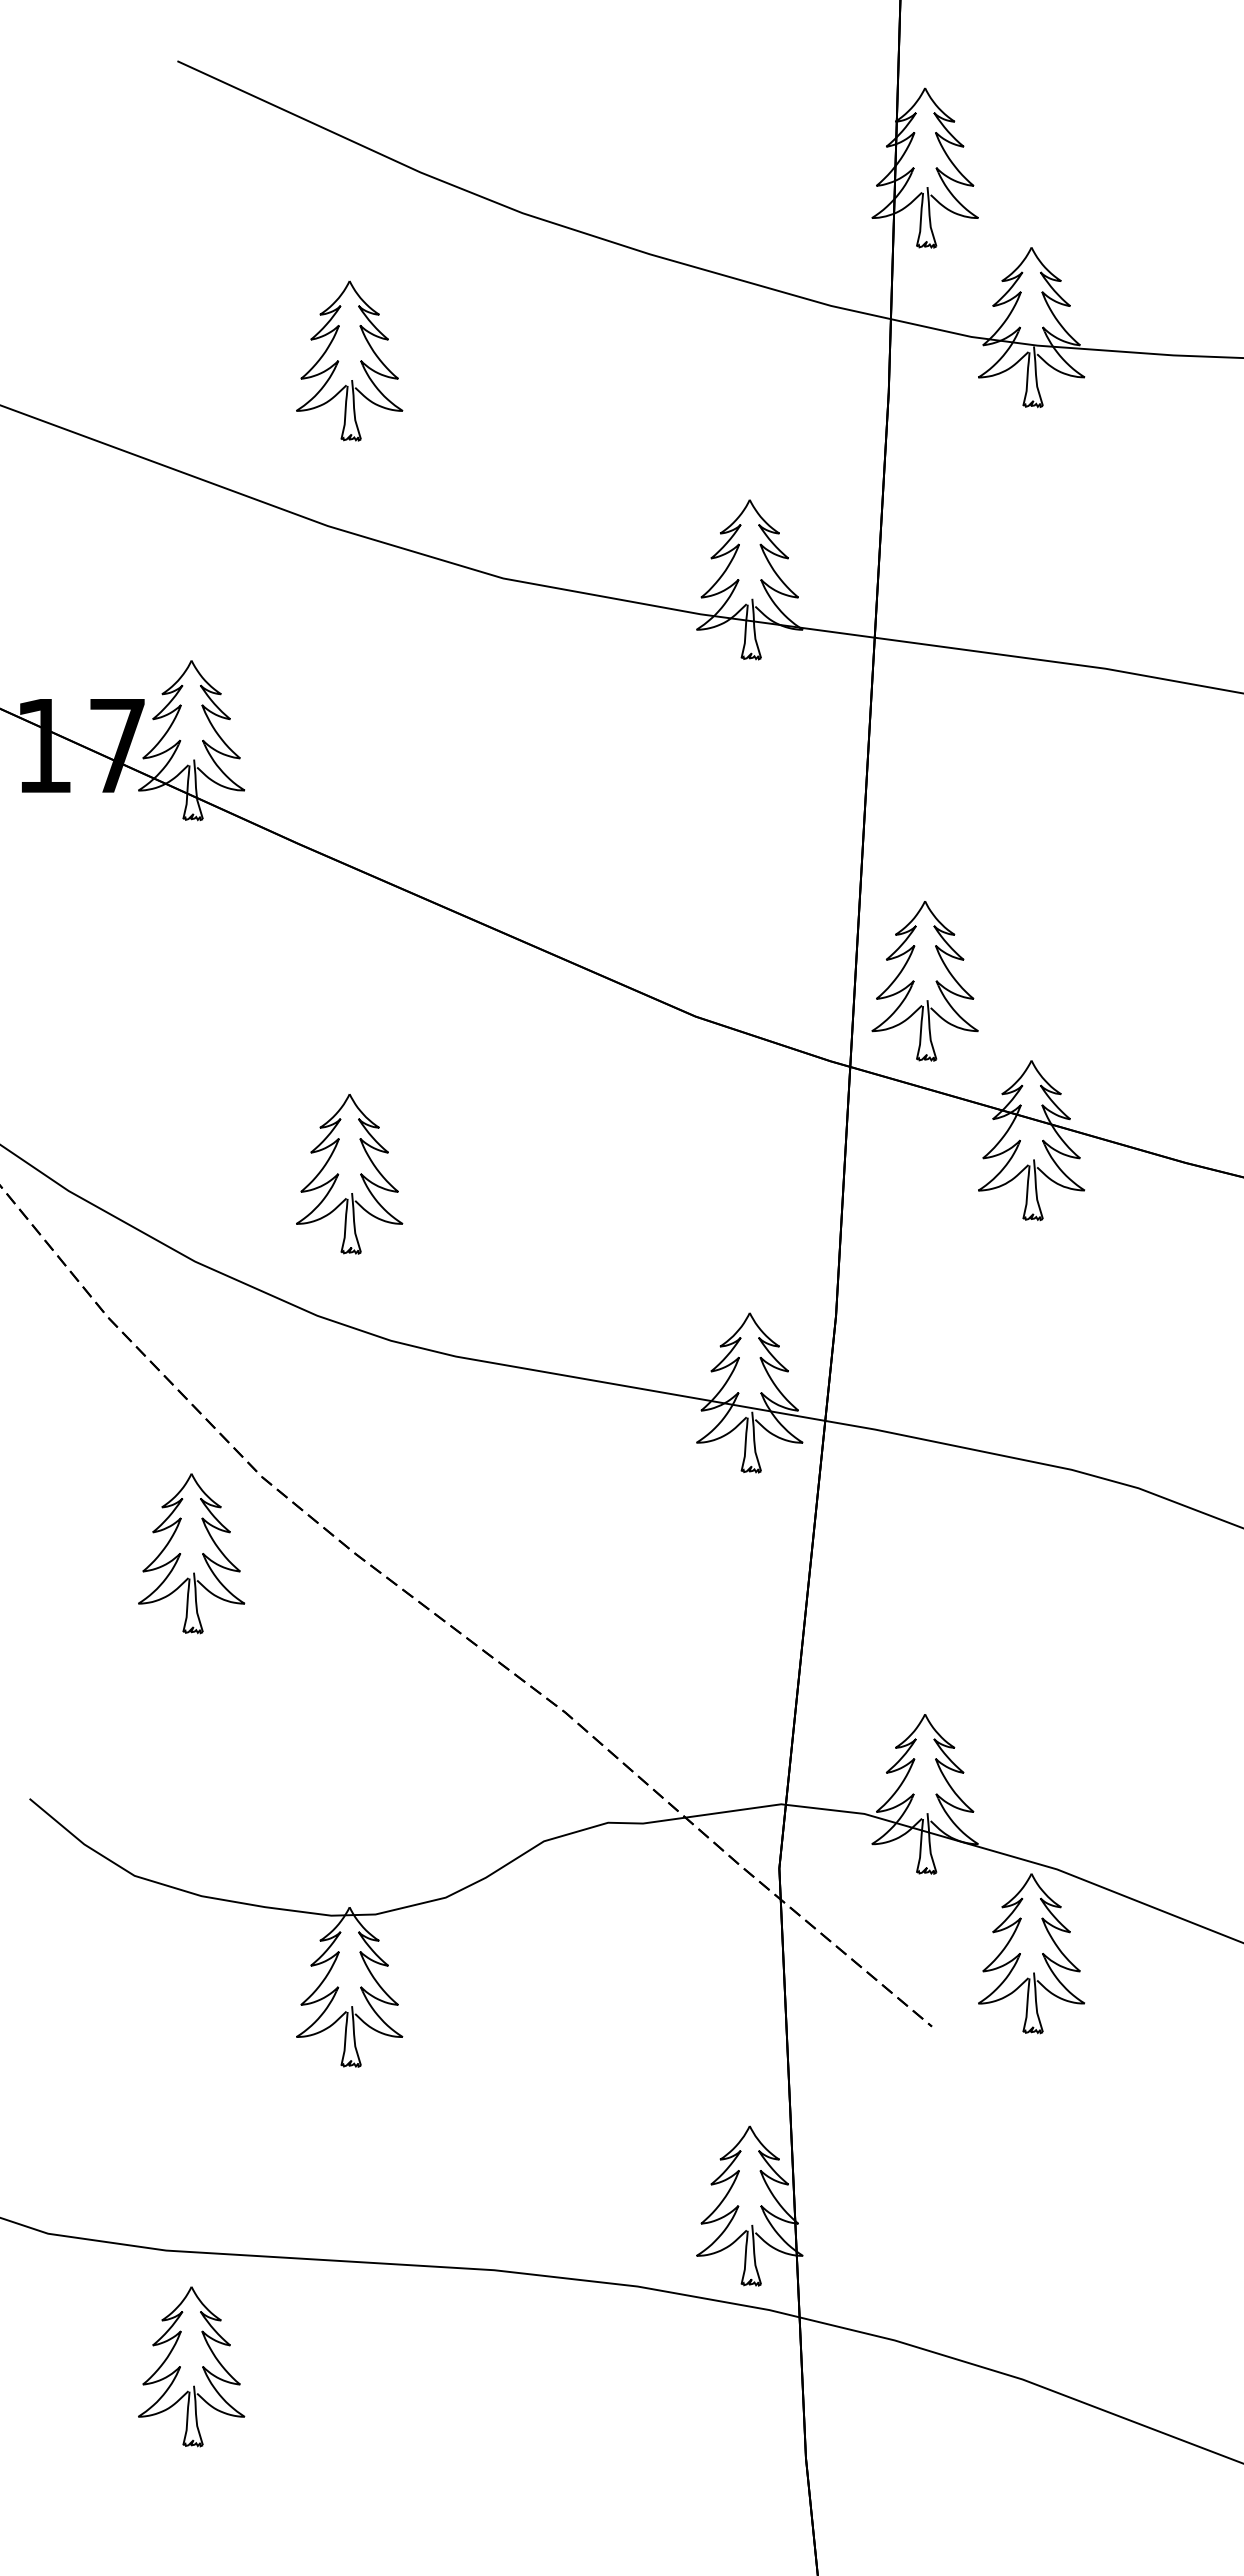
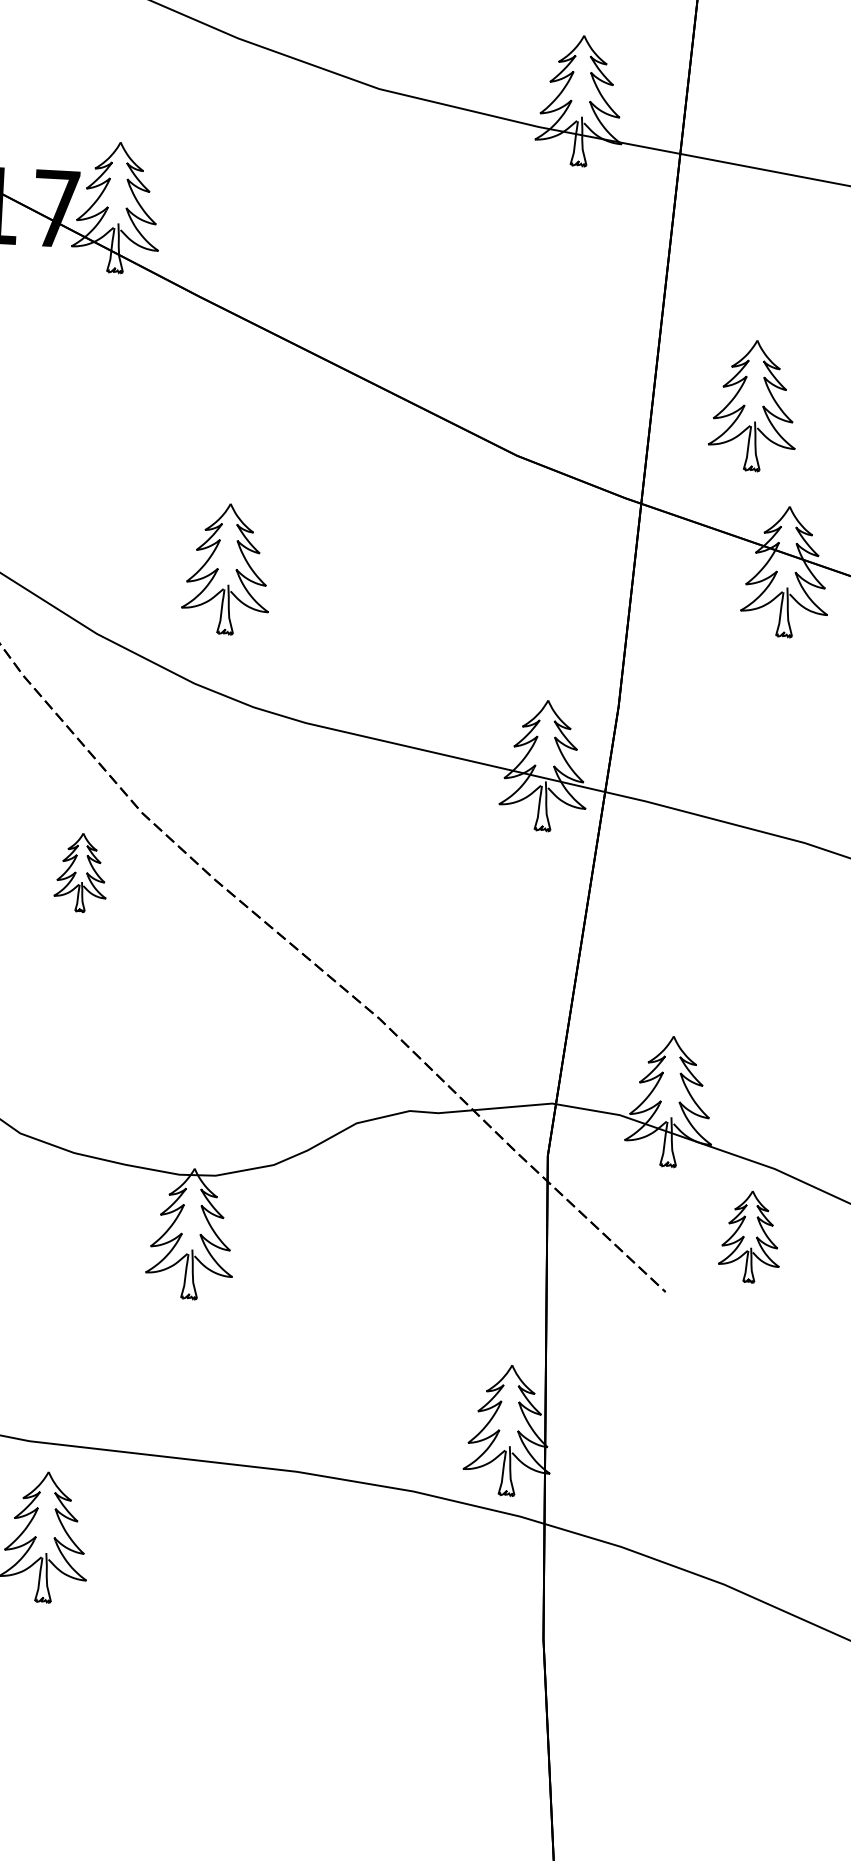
part: (924, 981) -> (753, 406), moved
part: (191, 1553) -> (81, 872), size x0.6
part: (1031, 1953) -> (750, 1236), size x0.7

